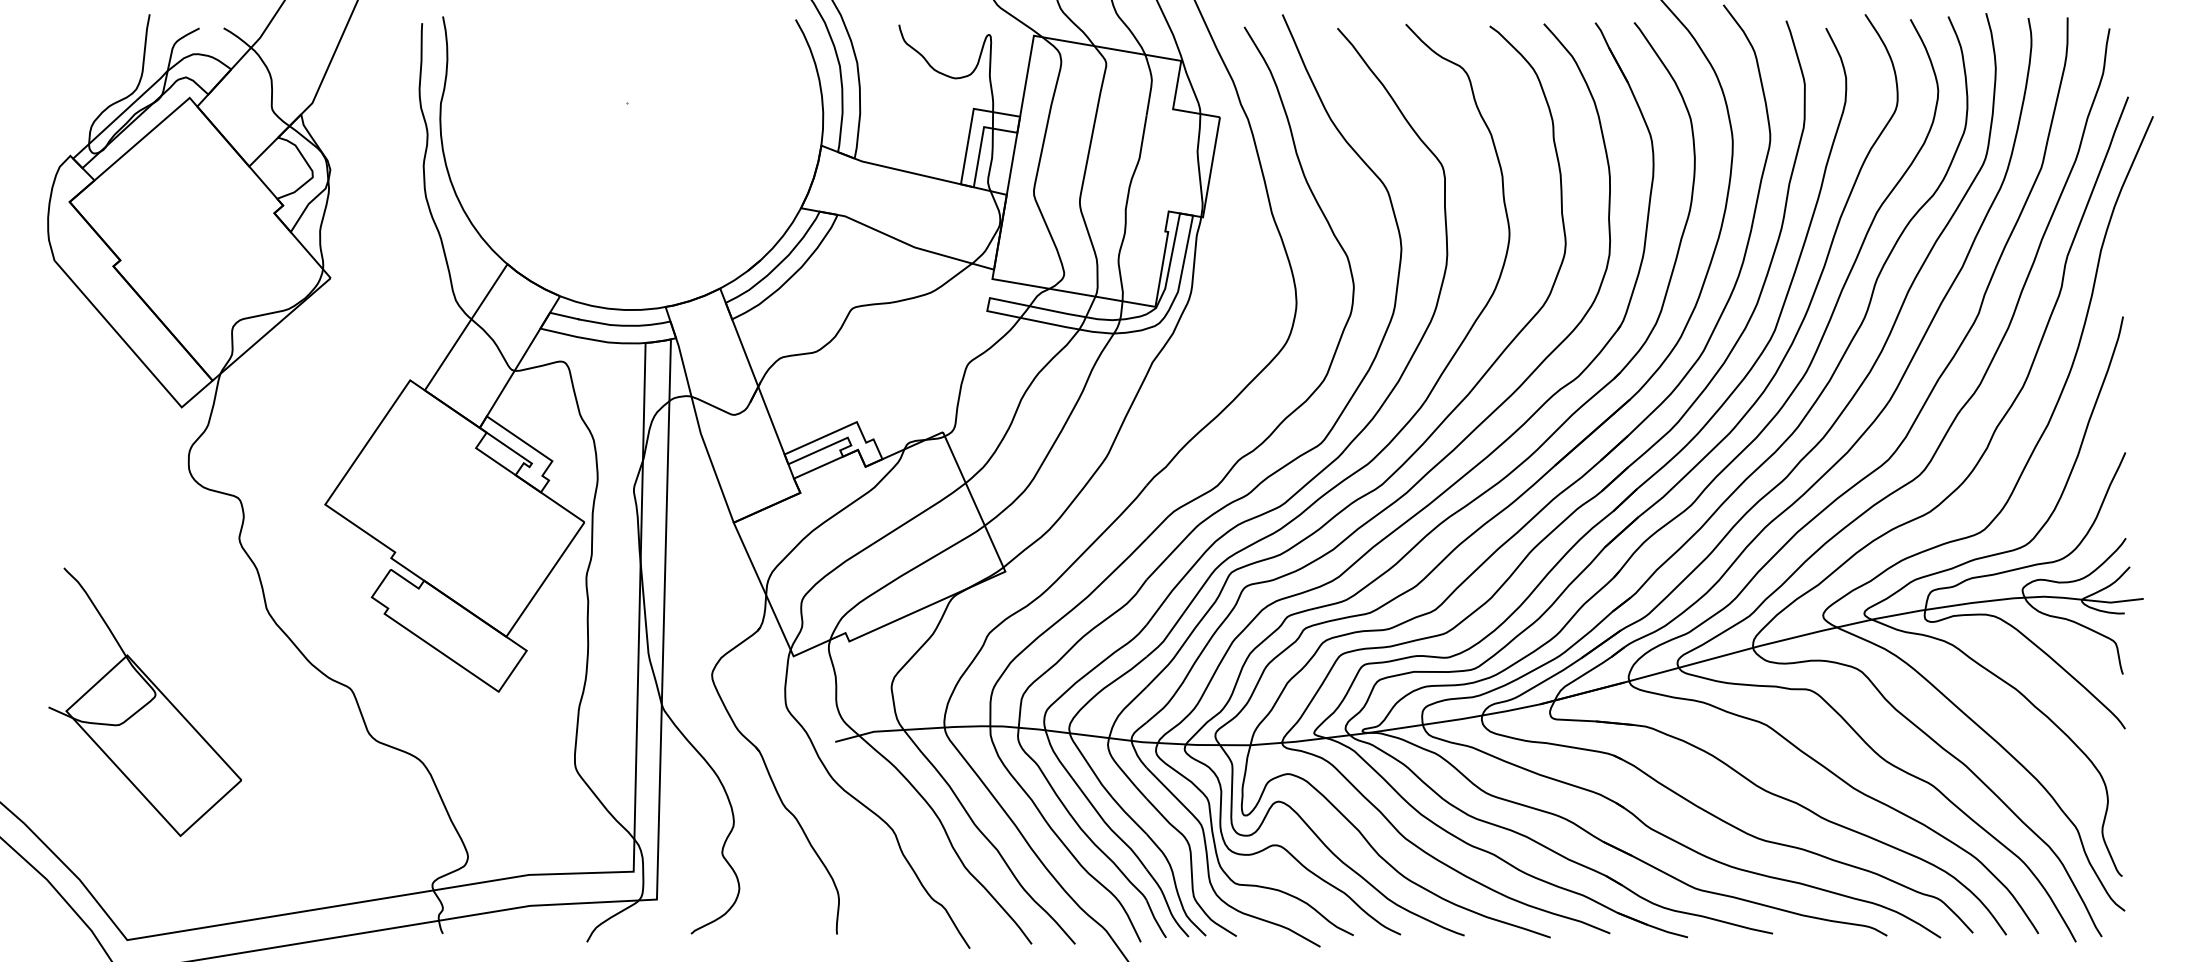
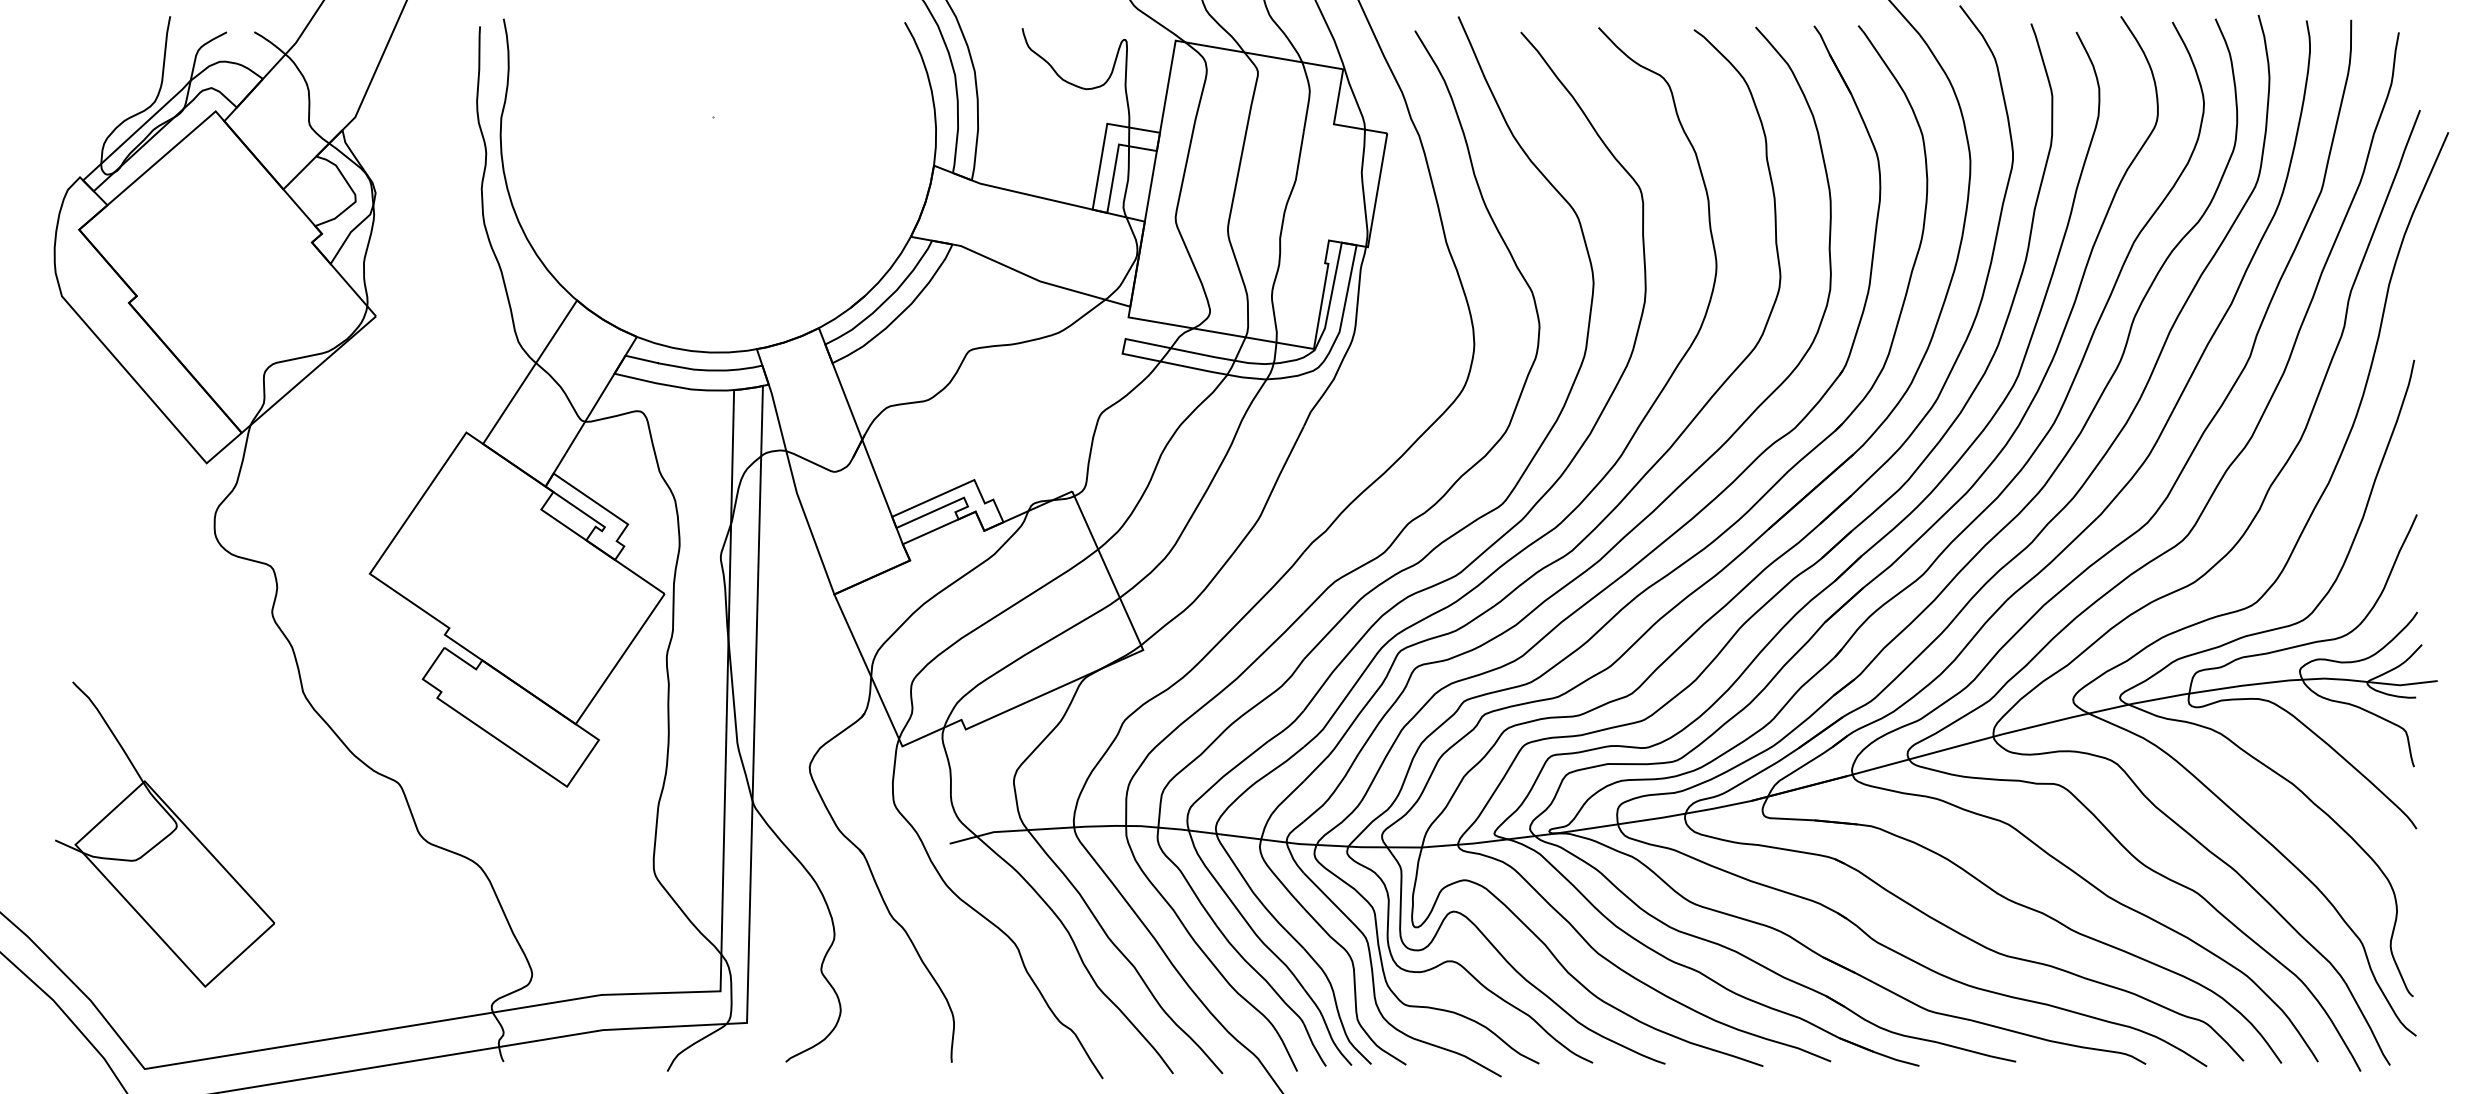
part: (145, 702) -> (165, 834), moved

